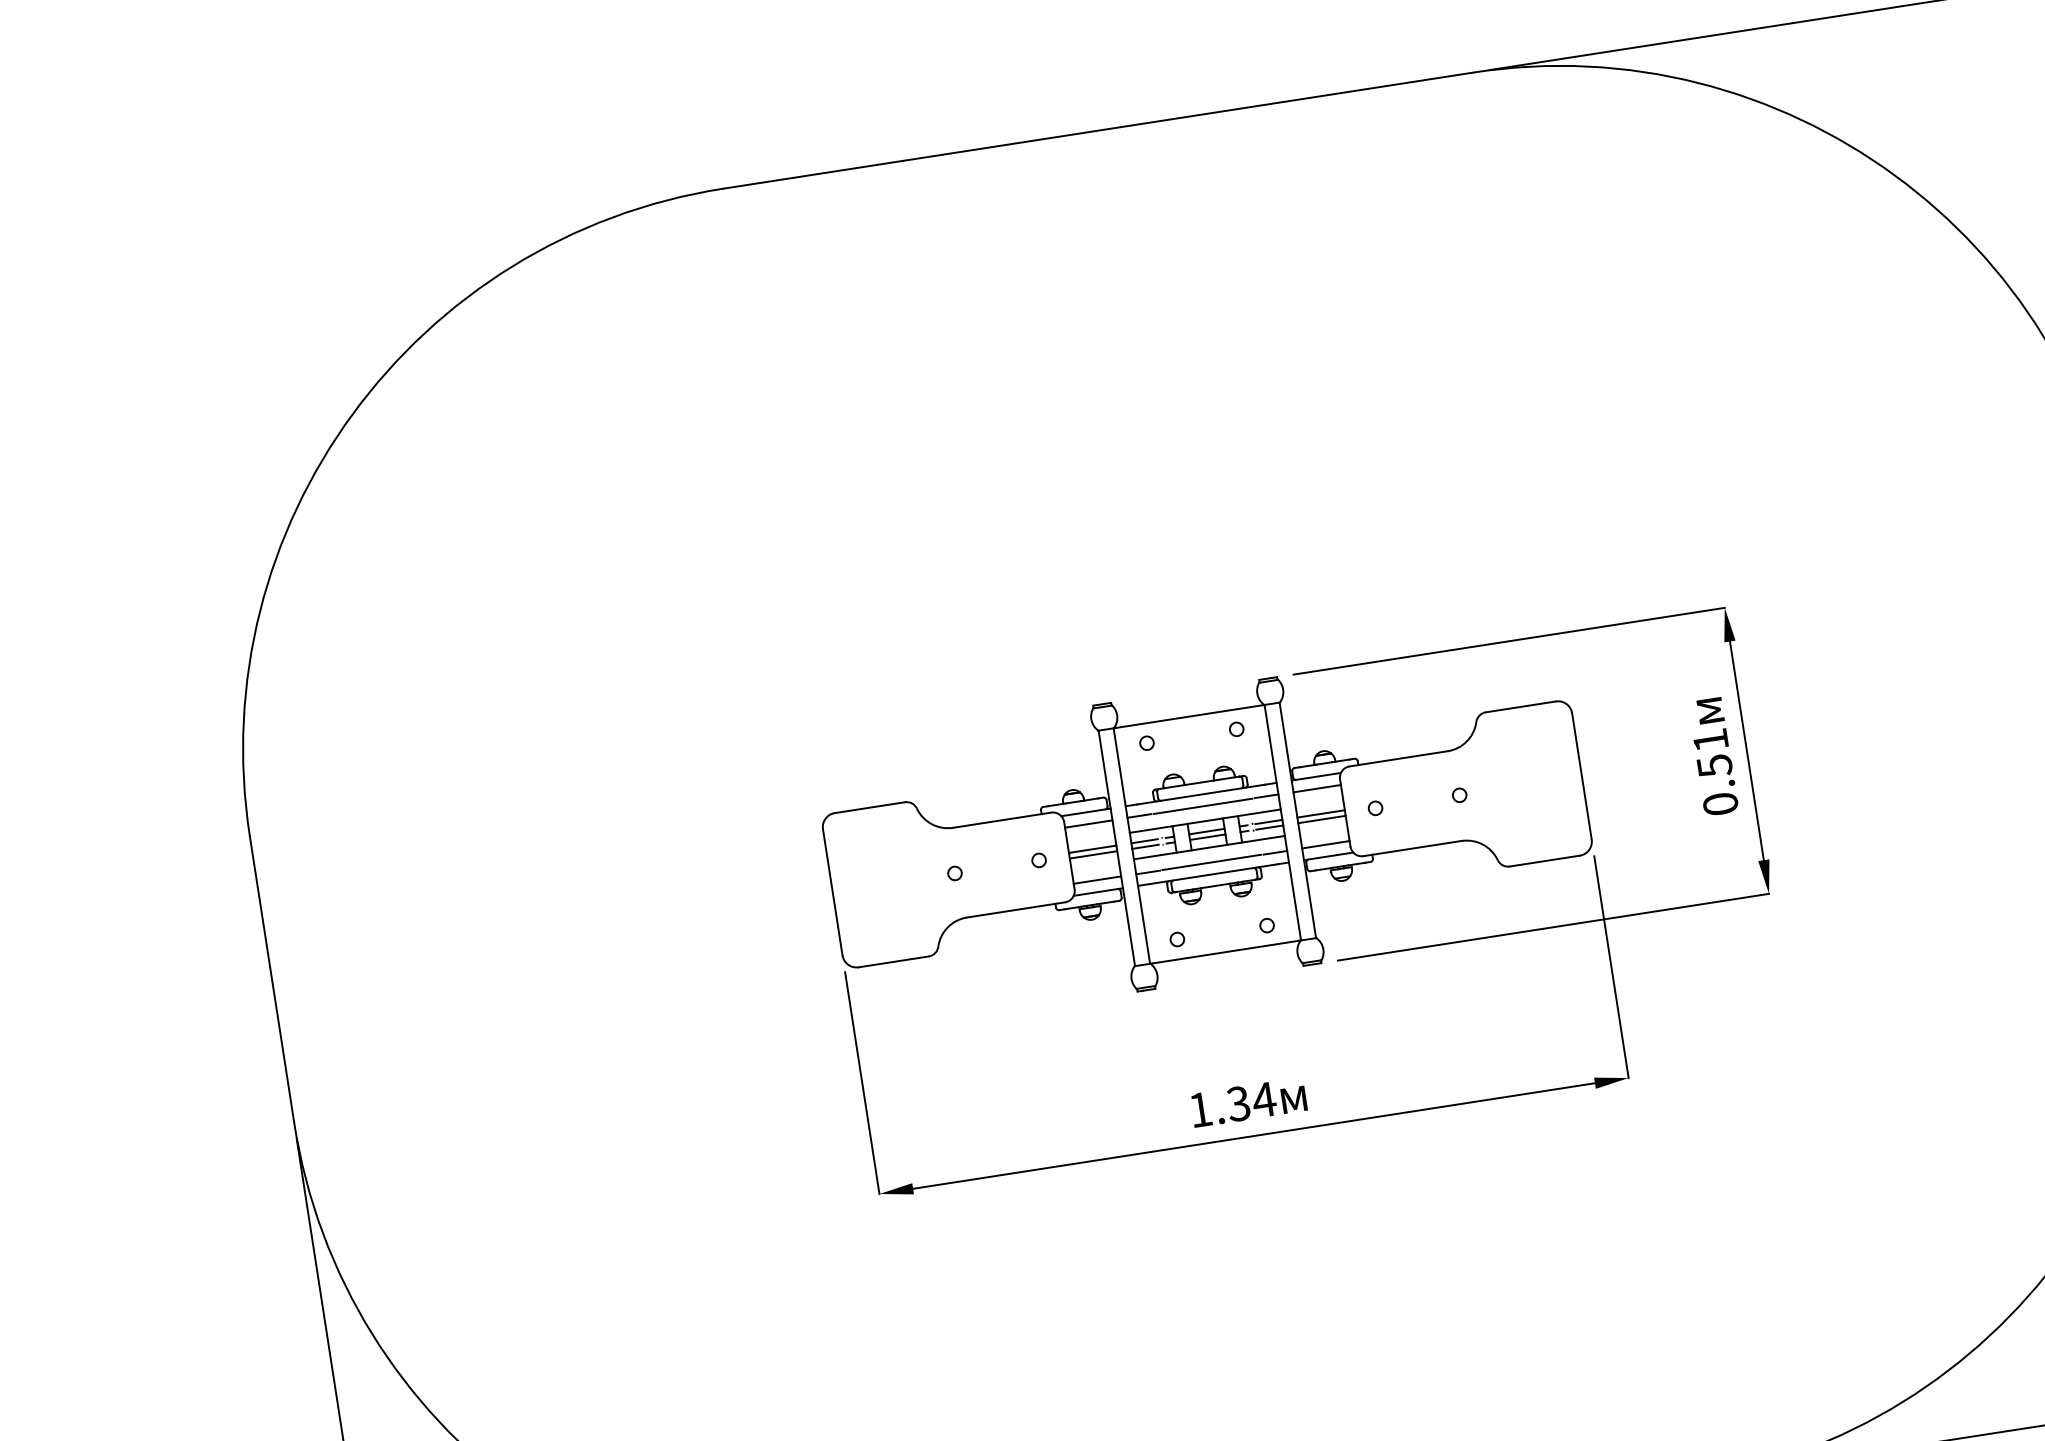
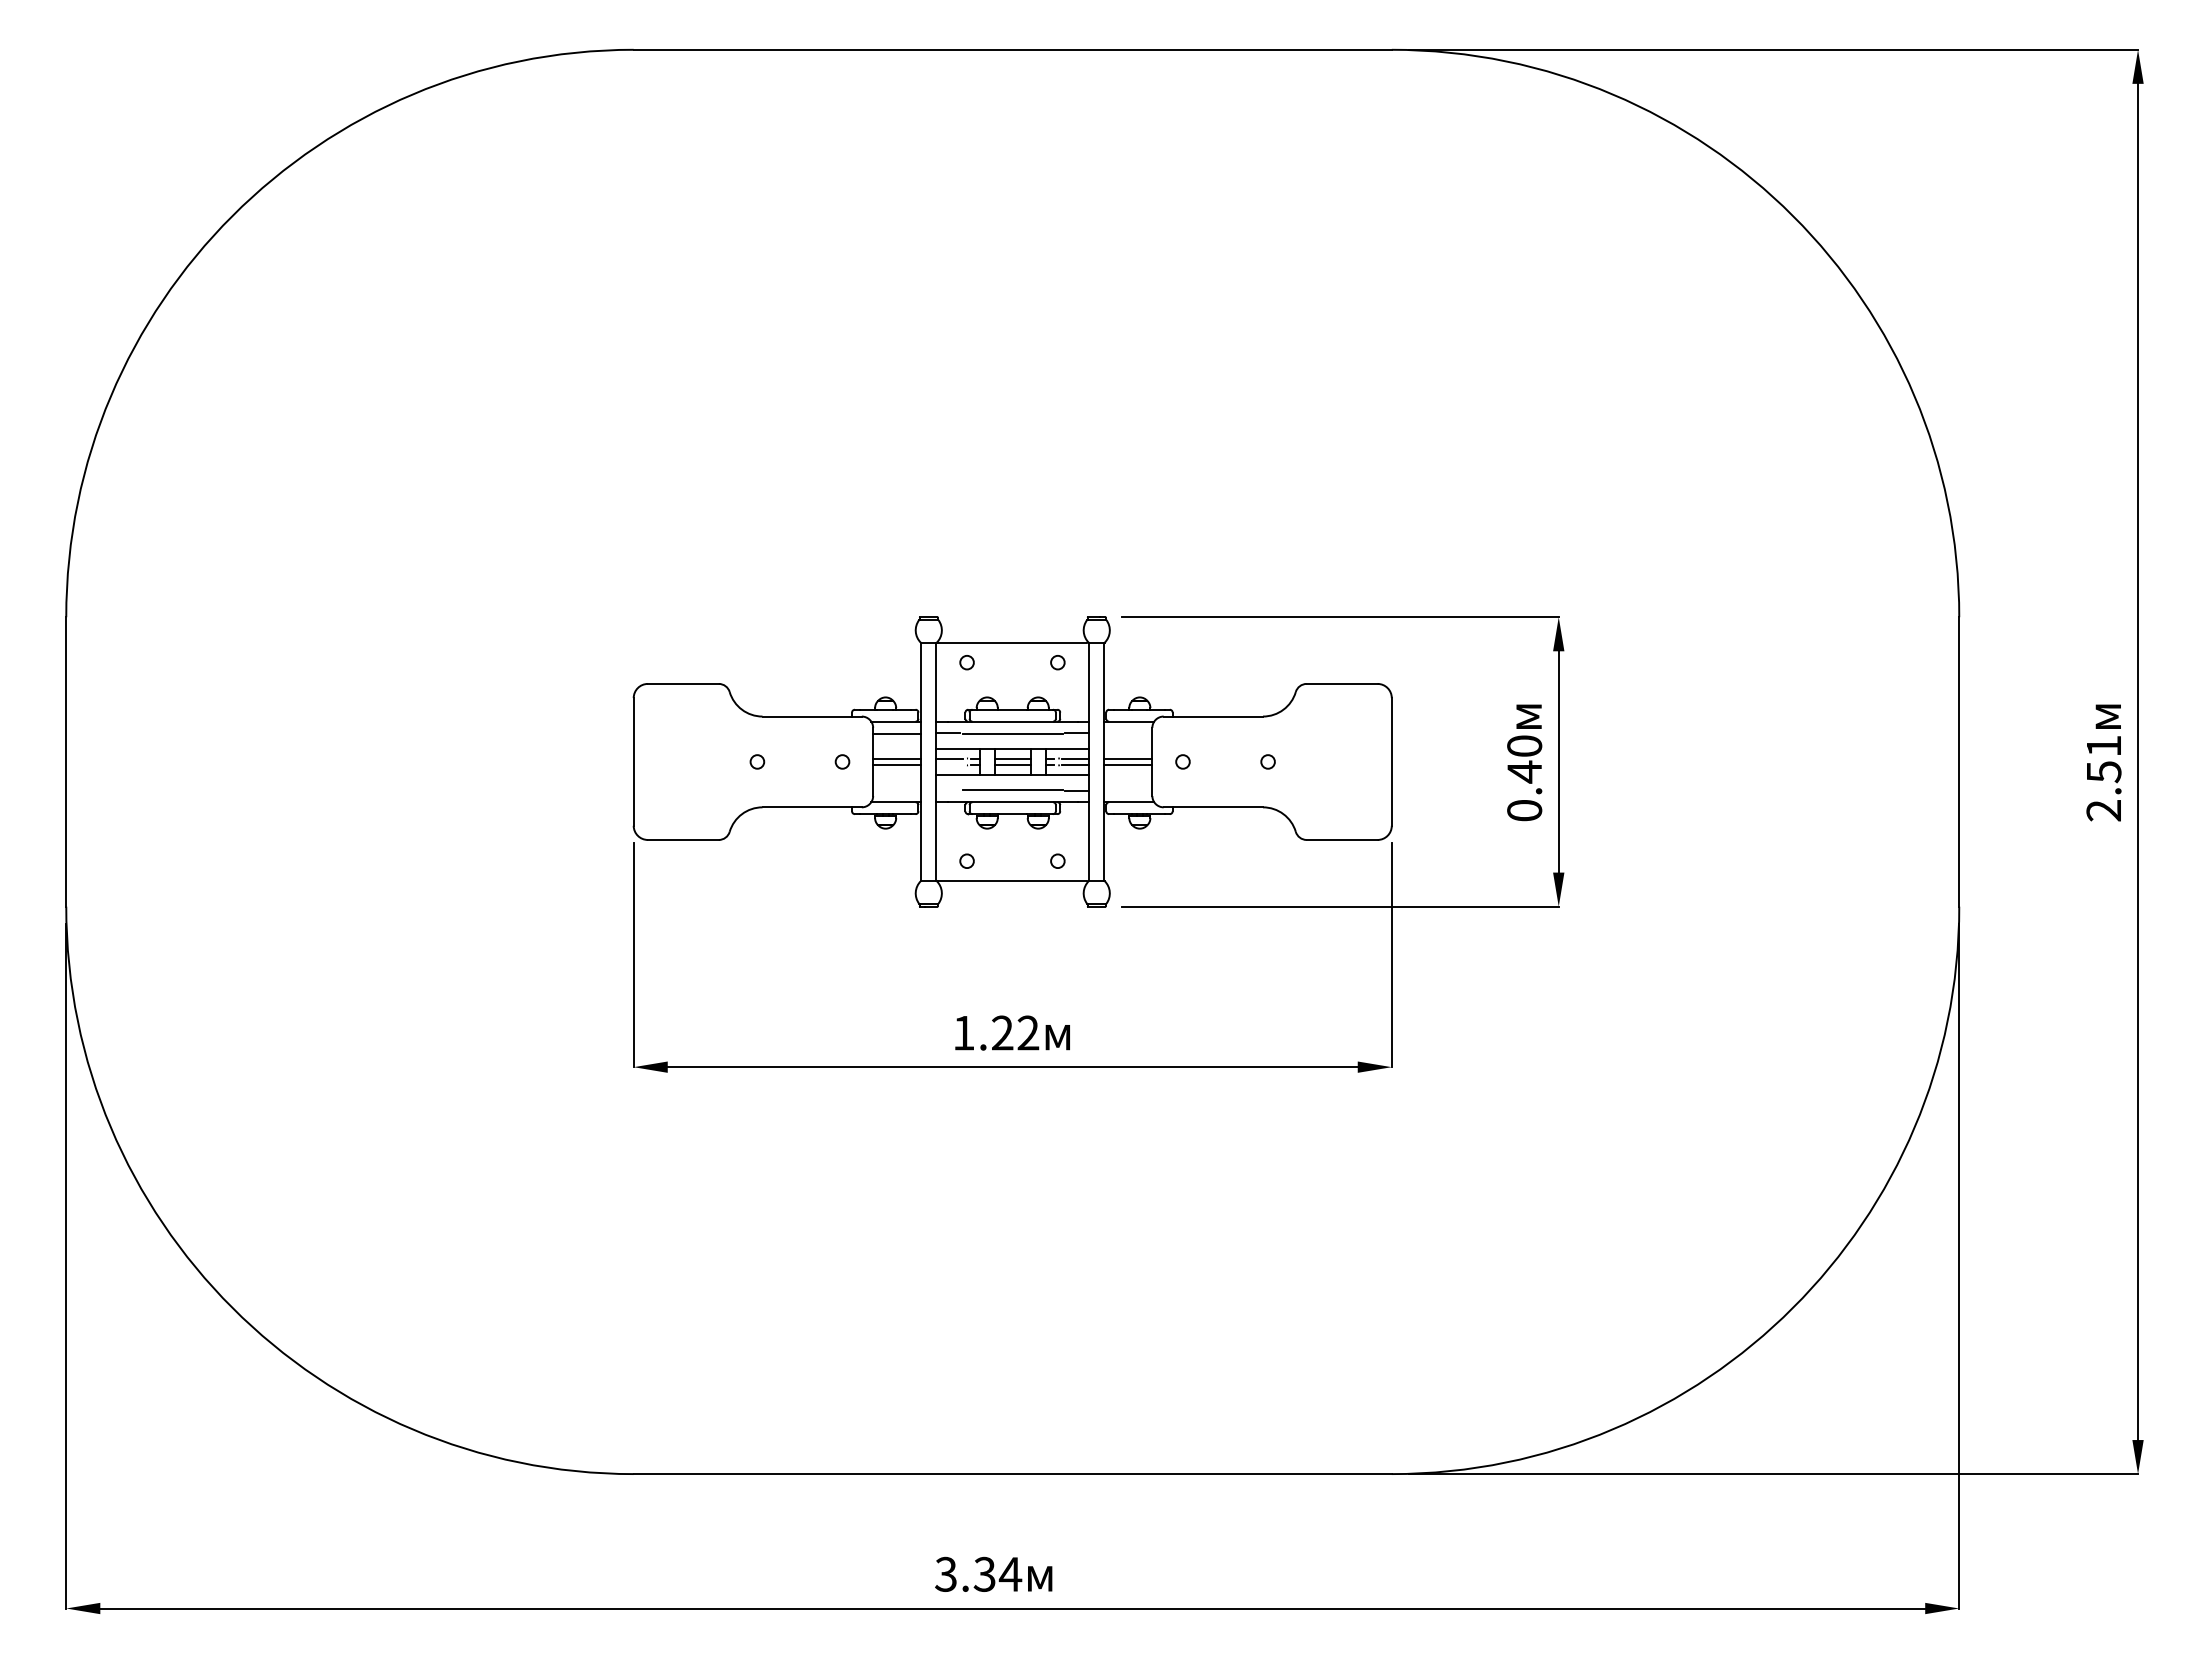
text: (1712, 753) -> (1524, 759), 0.51 -> 0.40
line: (1317, 788) -> (1128, 733), removed
line: (1326, 844) -> (1128, 790), removed
line: (1145, 846) -> (949, 764), removed
line: (1148, 872) -> (948, 790), removed
line: (1097, 880) -> (897, 790), removed
text: (1251, 1101) -> (1015, 1032), 1.34 -> 1.22

